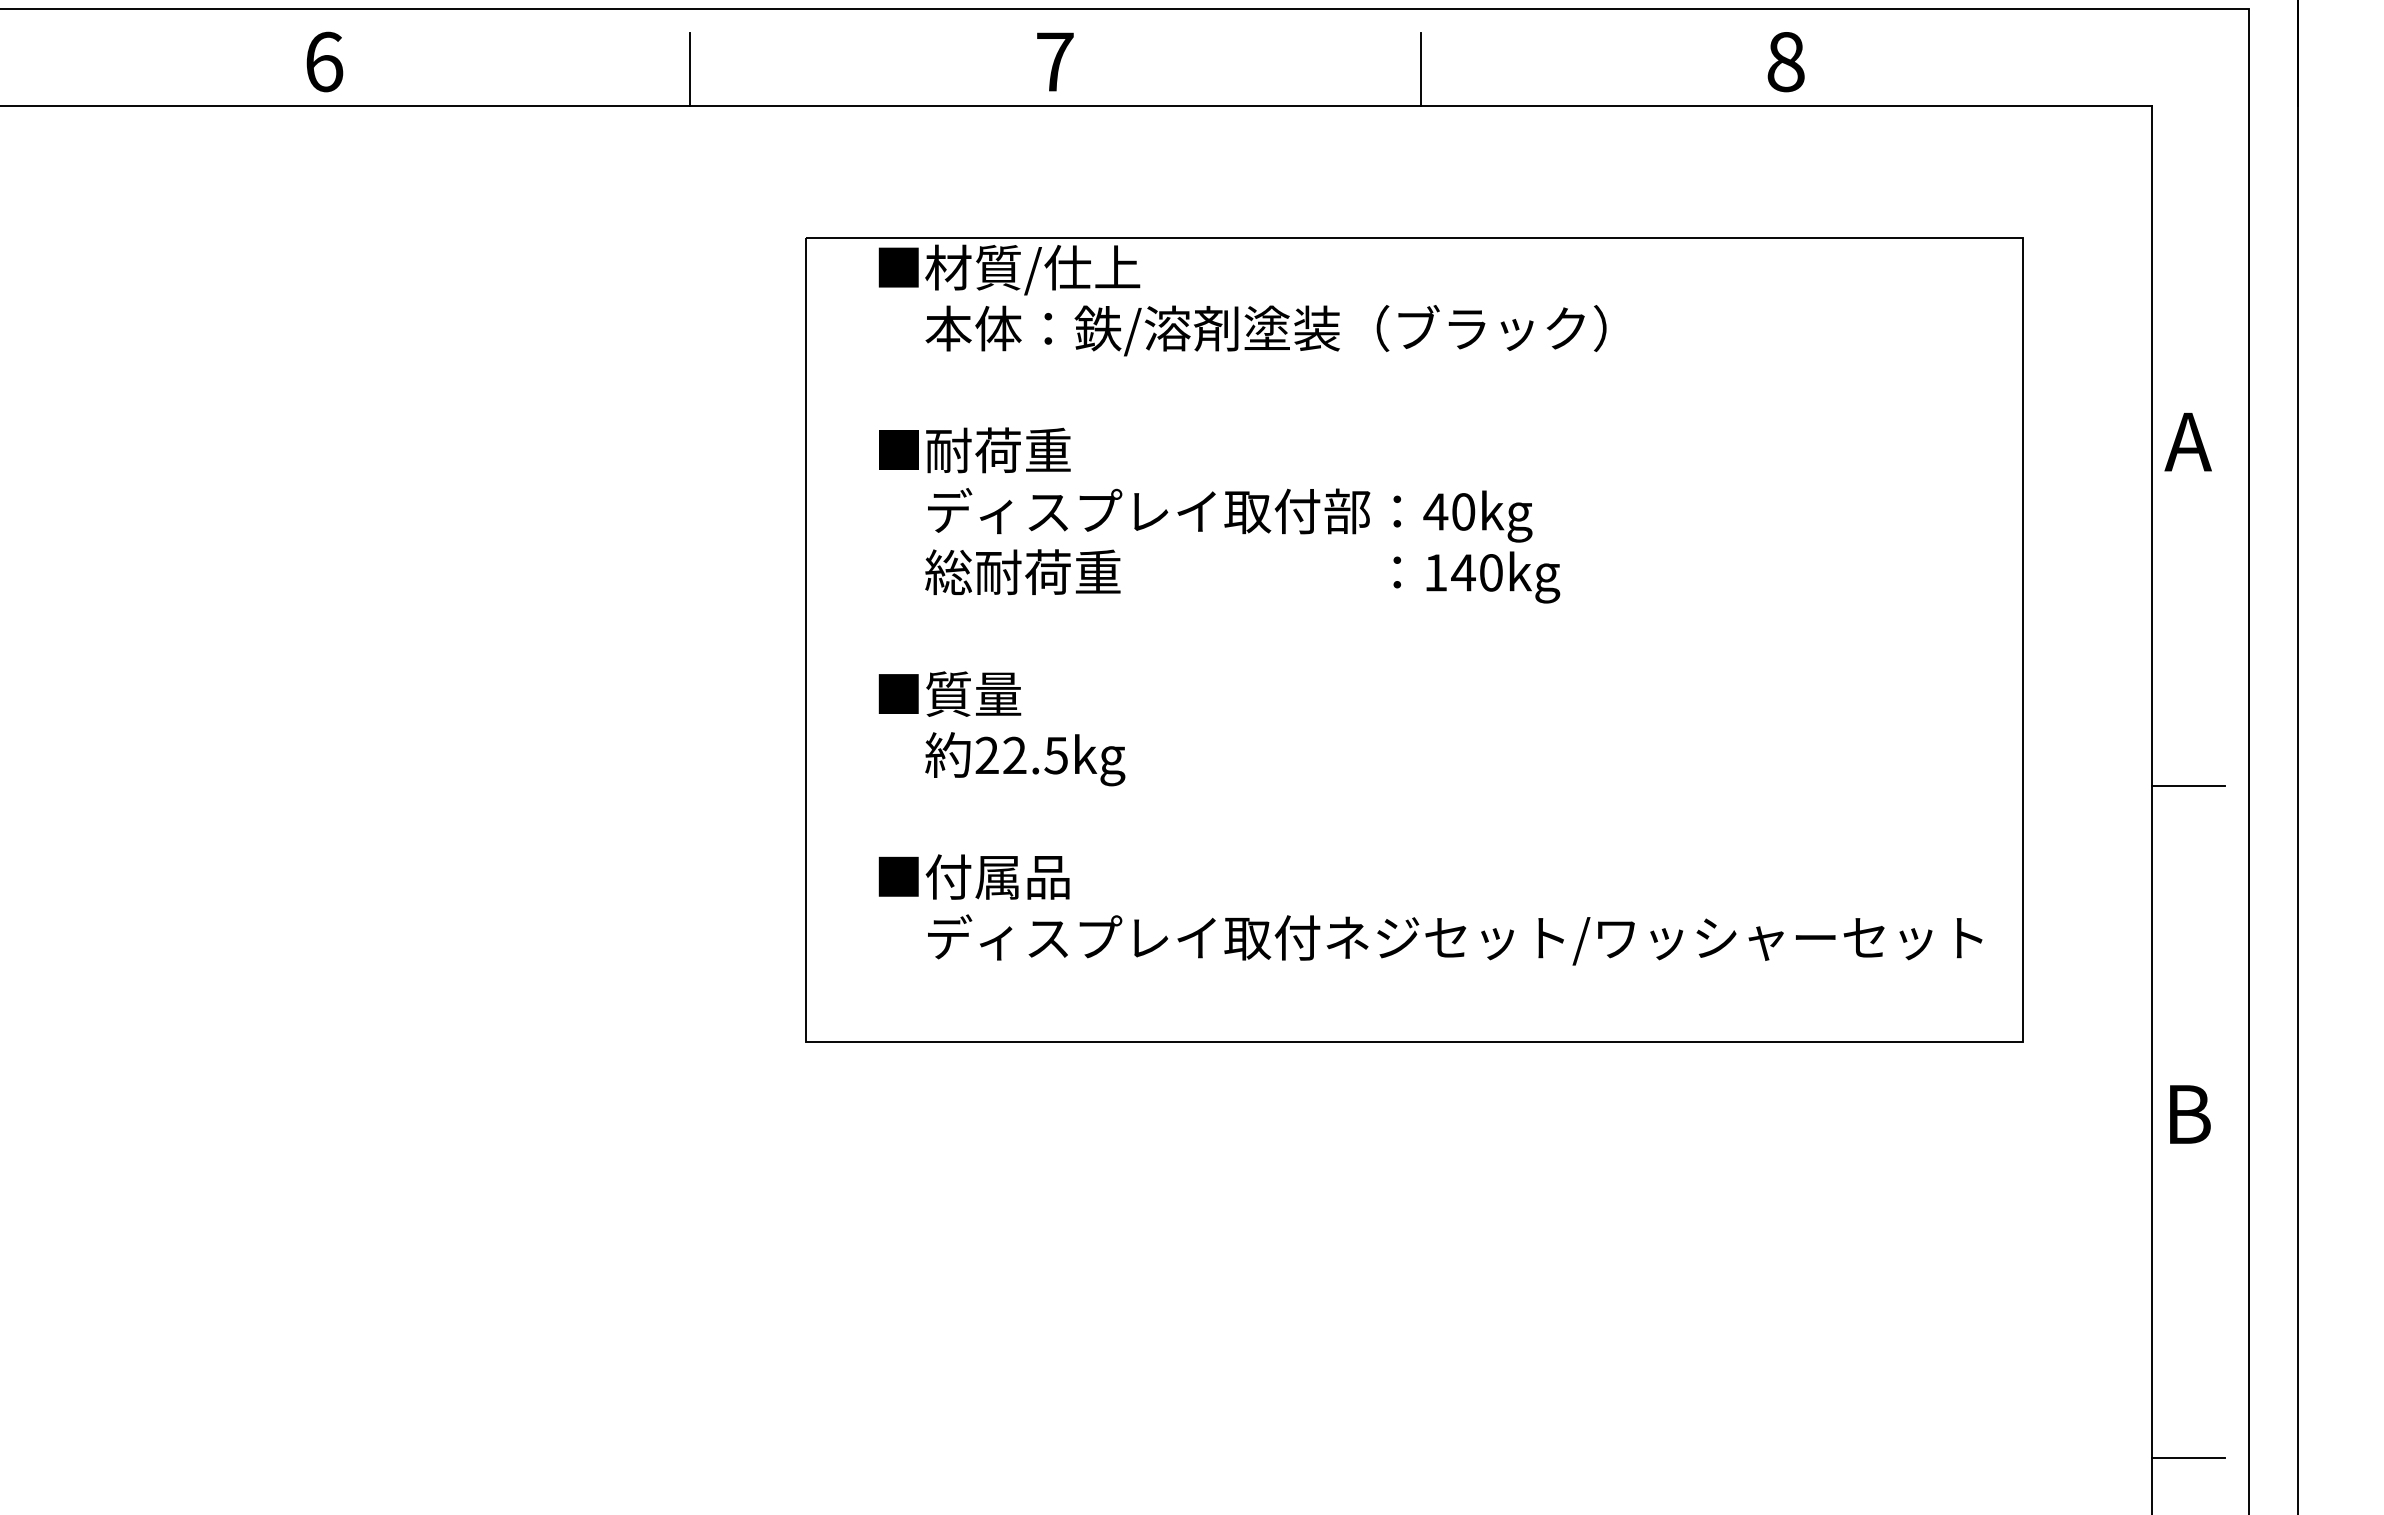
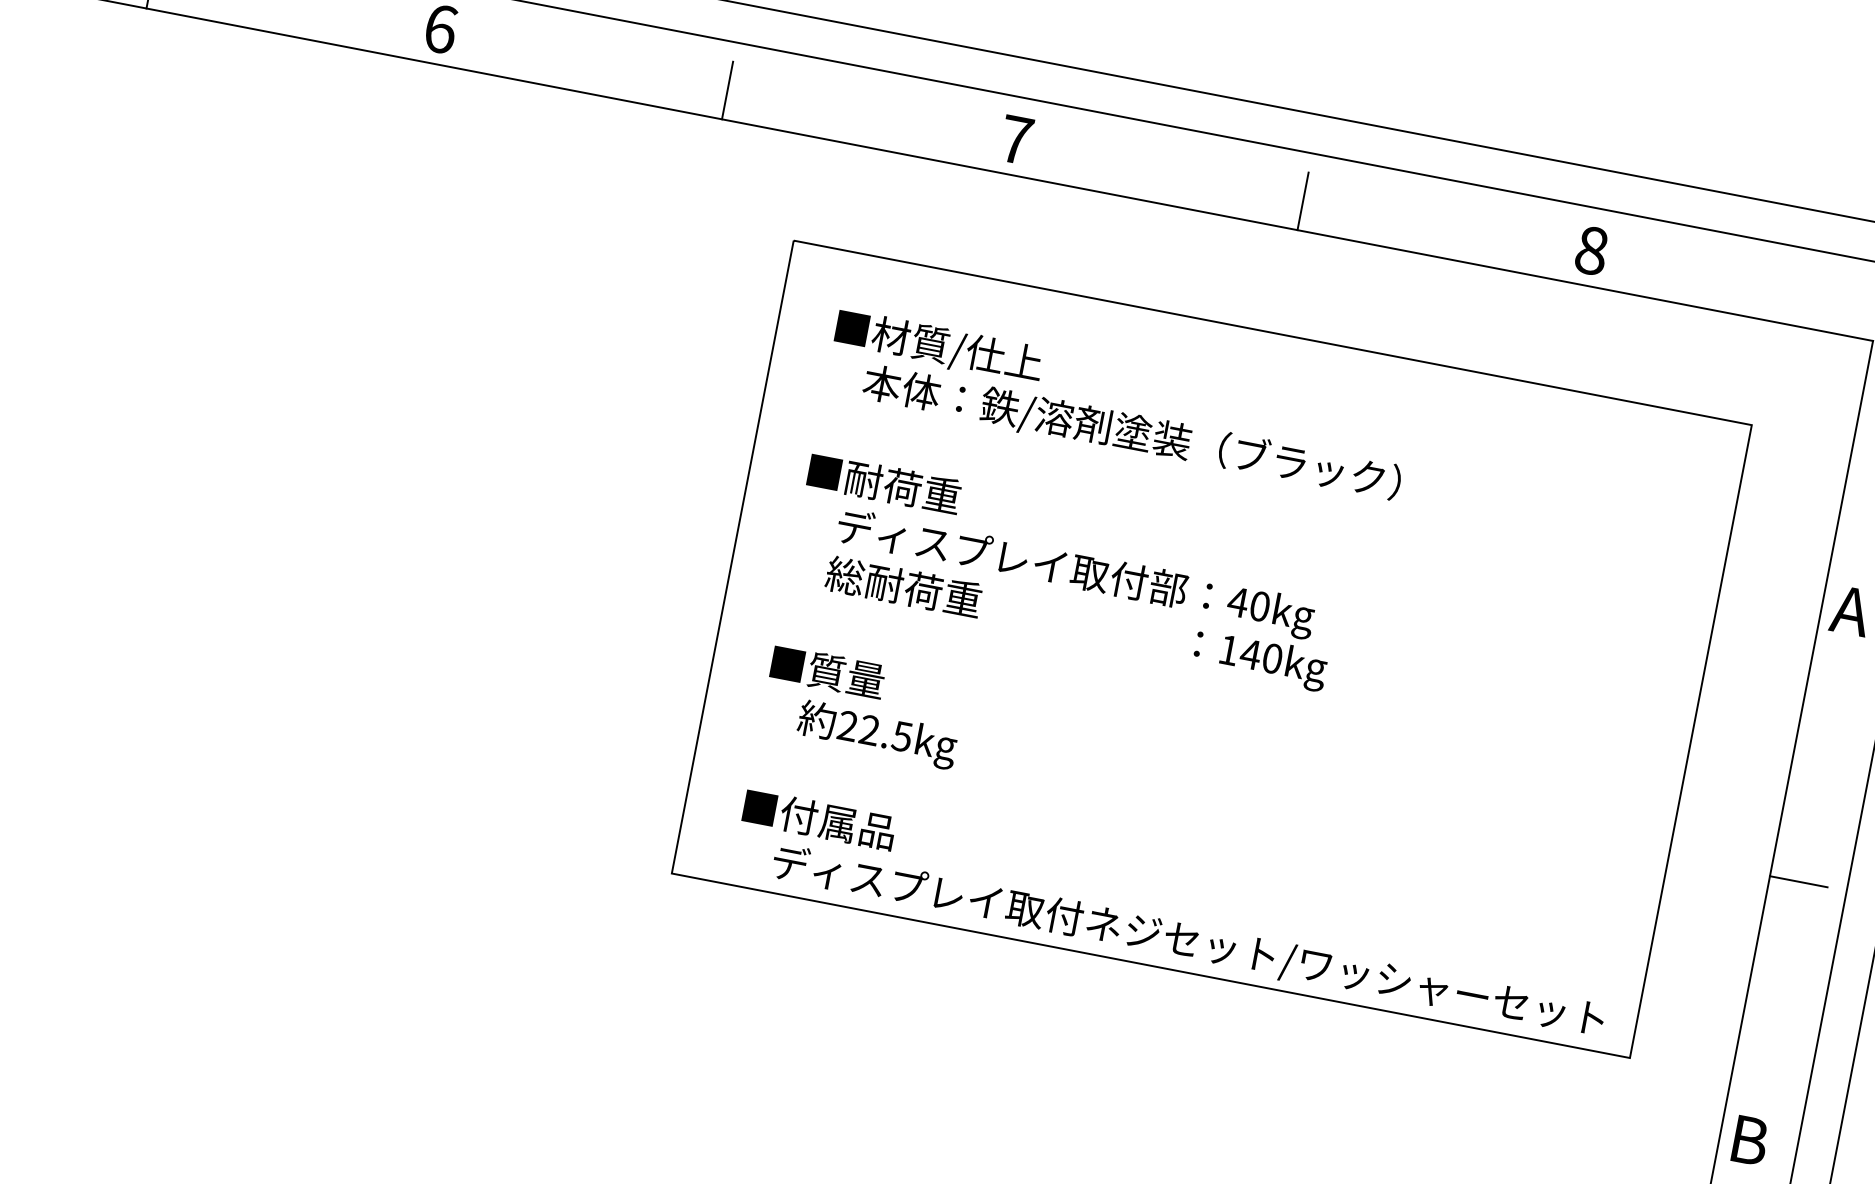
text: (1430, 604) -> (1219, 674), moved

